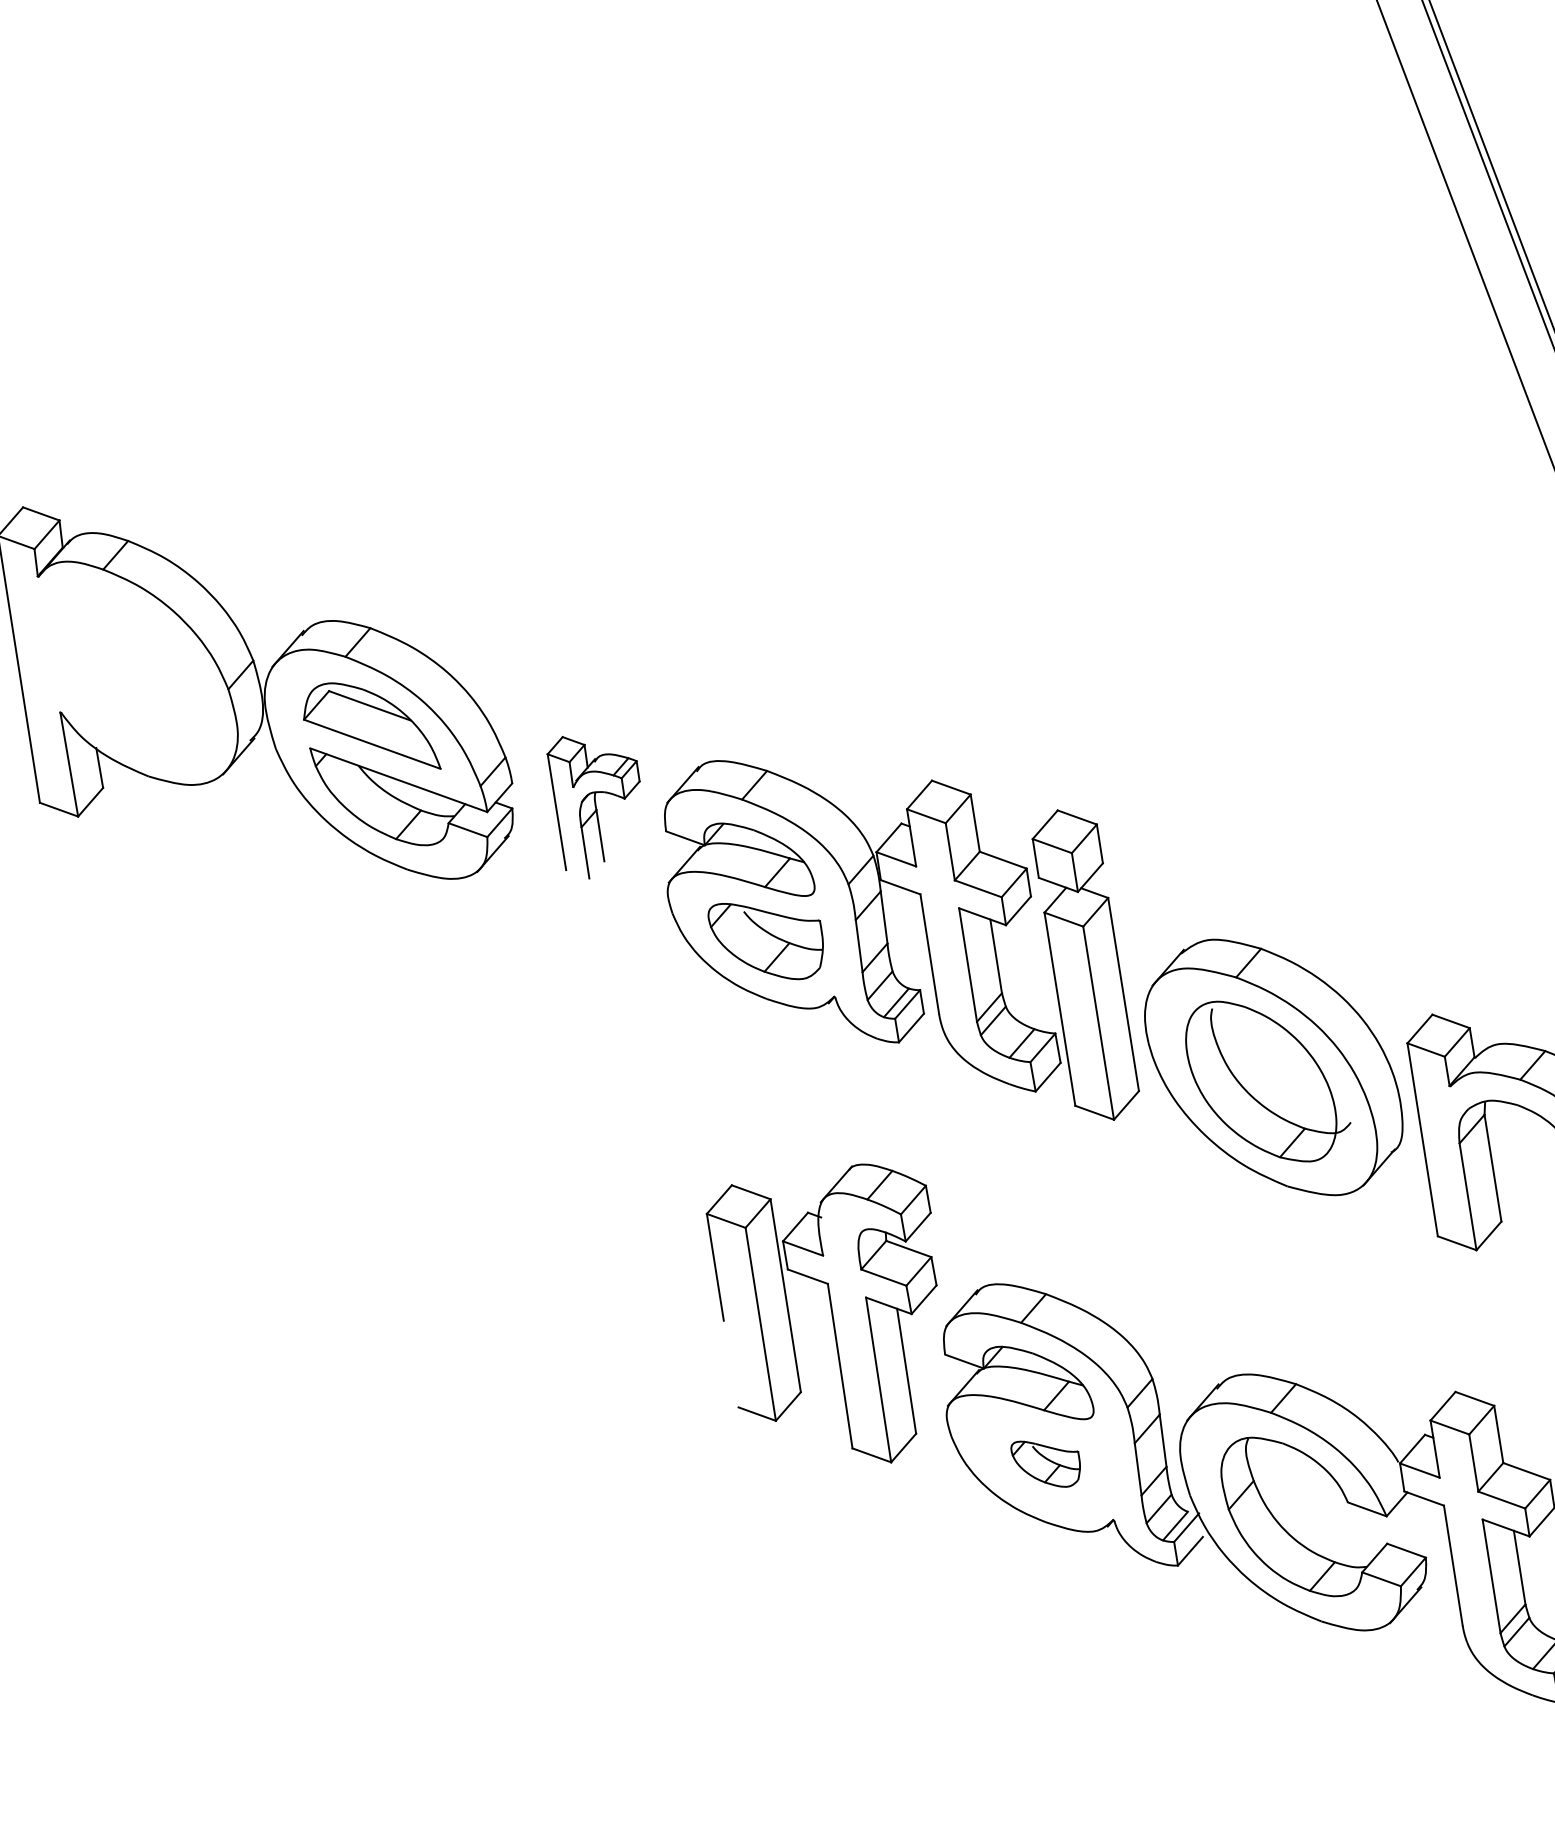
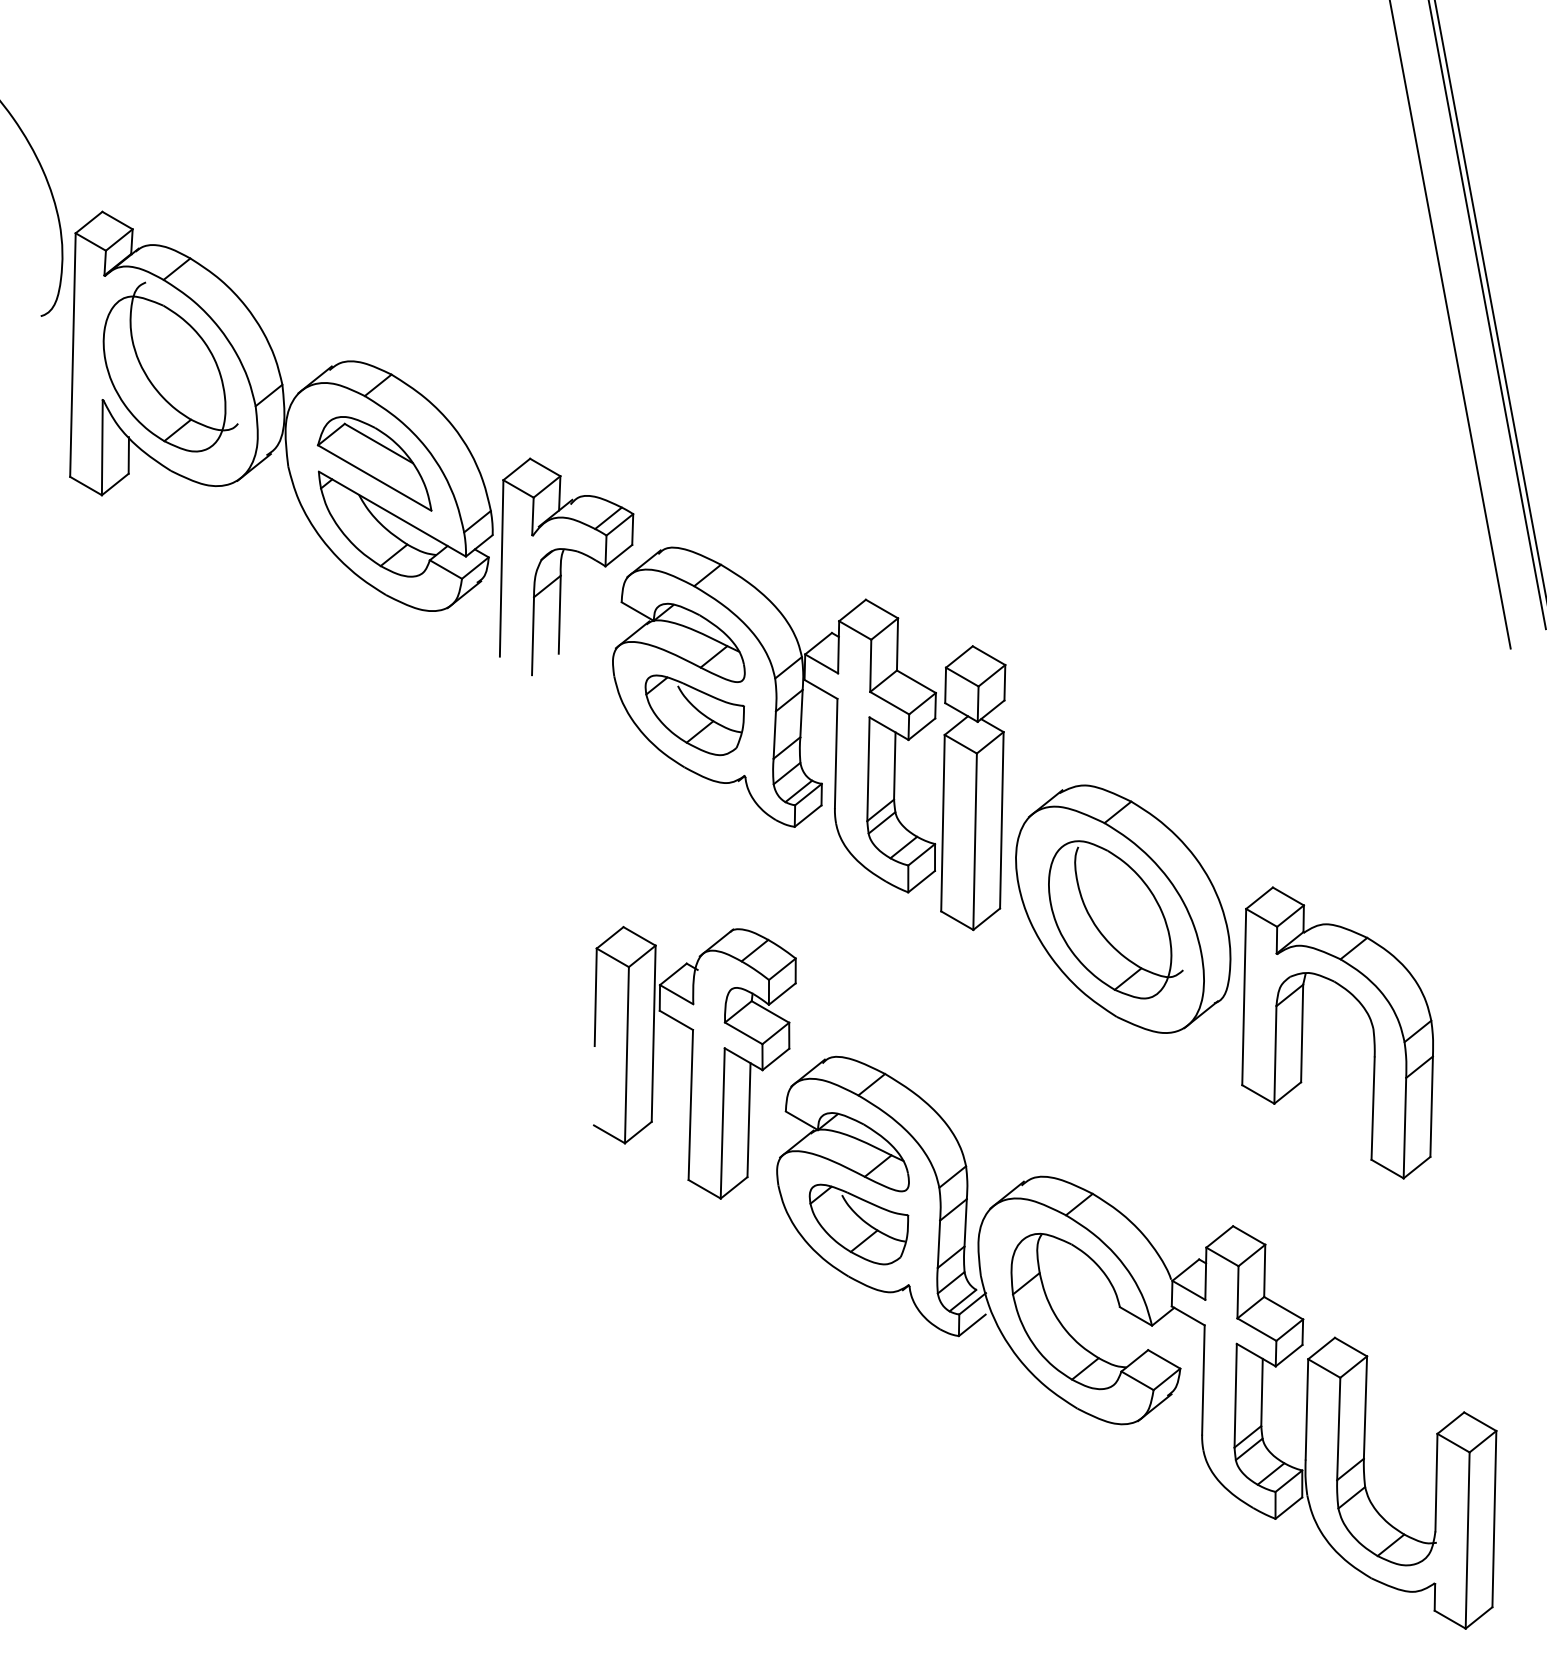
part: (127, 662) -> (170, 366), added
part: (598, 803) -> (566, 566), size x1.67
part: (1046, 1463) -> (858, 1224), size x1.67

